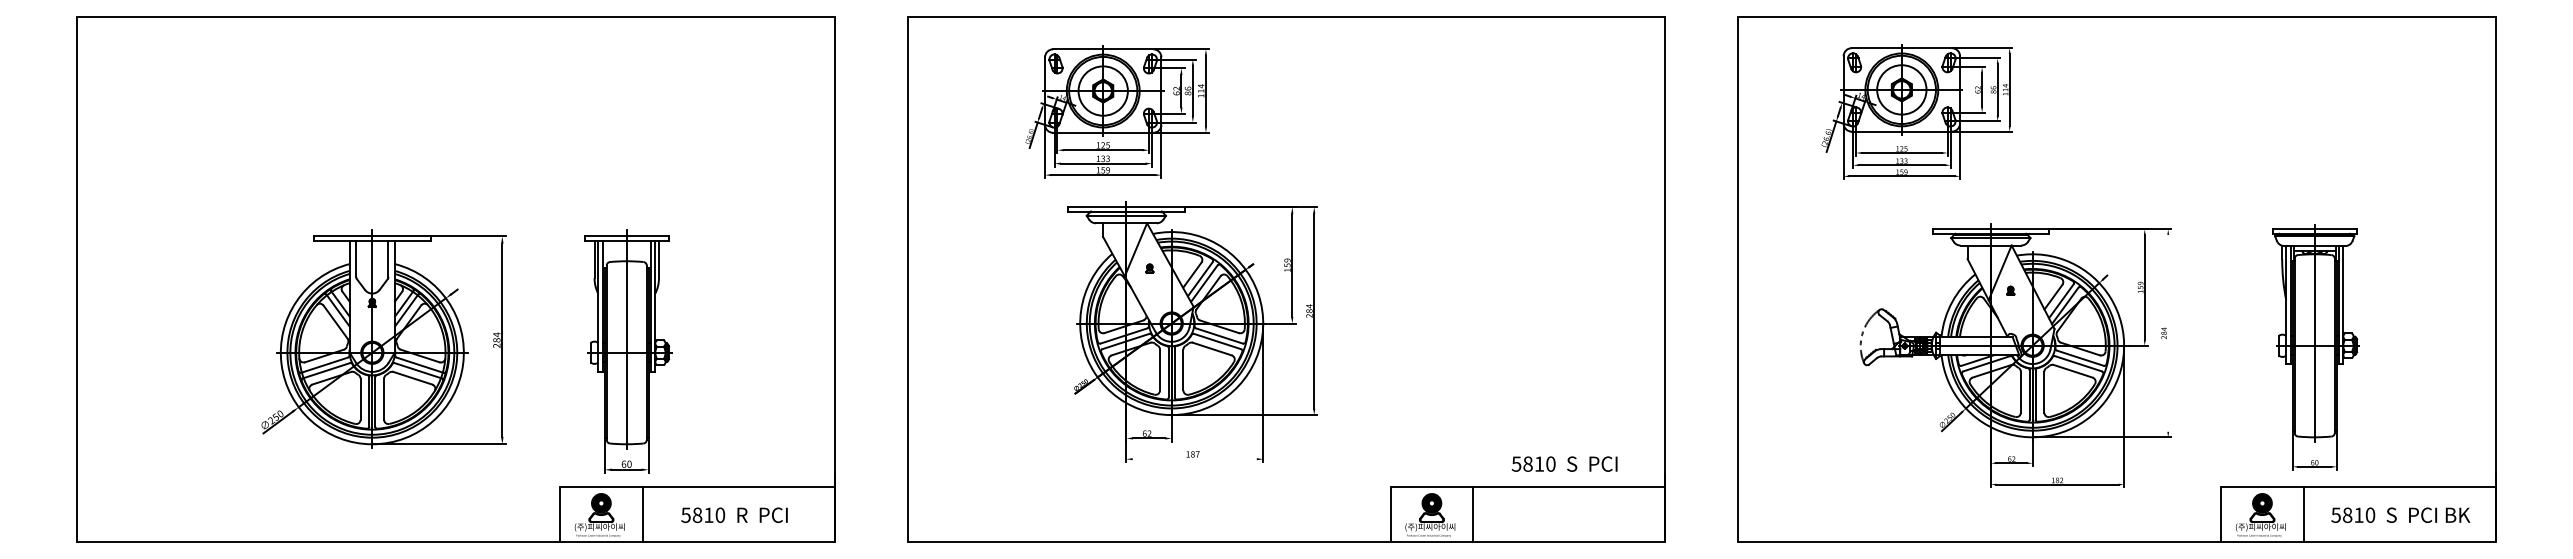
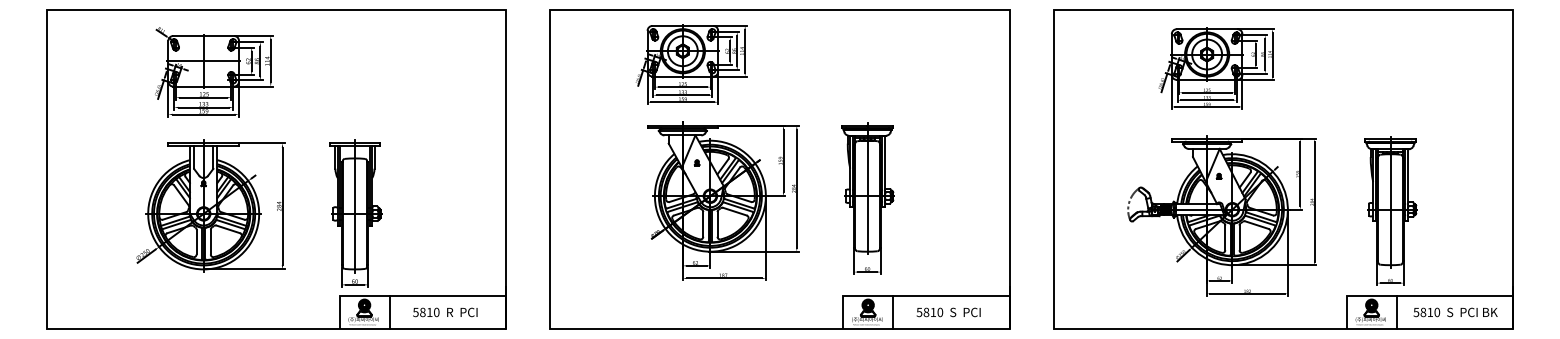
part: (1117, 112) -> (691, 64), moved
part: (1917, 112) -> (1216, 68), moved
part: (353, 119) -> (214, 72), added
part: (1430, 327) -> (867, 198), added
line: (2167, 332) -> (1314, 201), added
part: (383, 338) -> (210, 205), moved
part: (2314, 347) -> (1390, 210), moved
part: (627, 352) -> (355, 213), moved
line: (1194, 459) -> (724, 278), added
text: (1564, 464) -> (948, 312), moved

